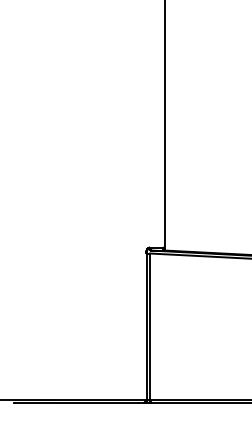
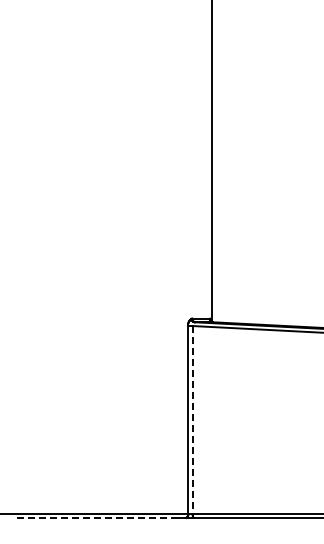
line: (149, 326) -> (192, 420), solid -> dashed
line: (76, 403) -> (98, 518), solid -> dashed

